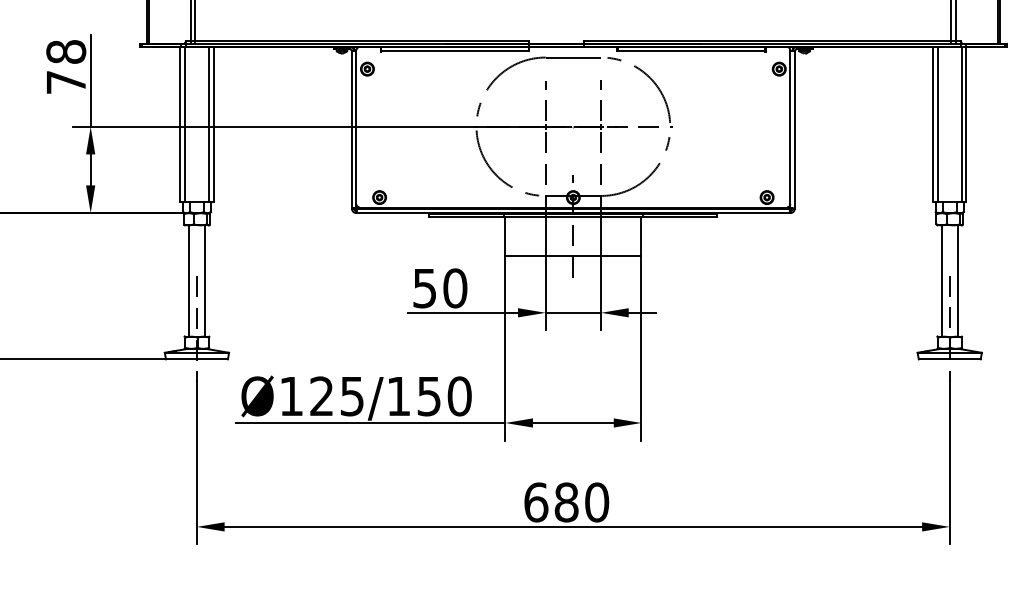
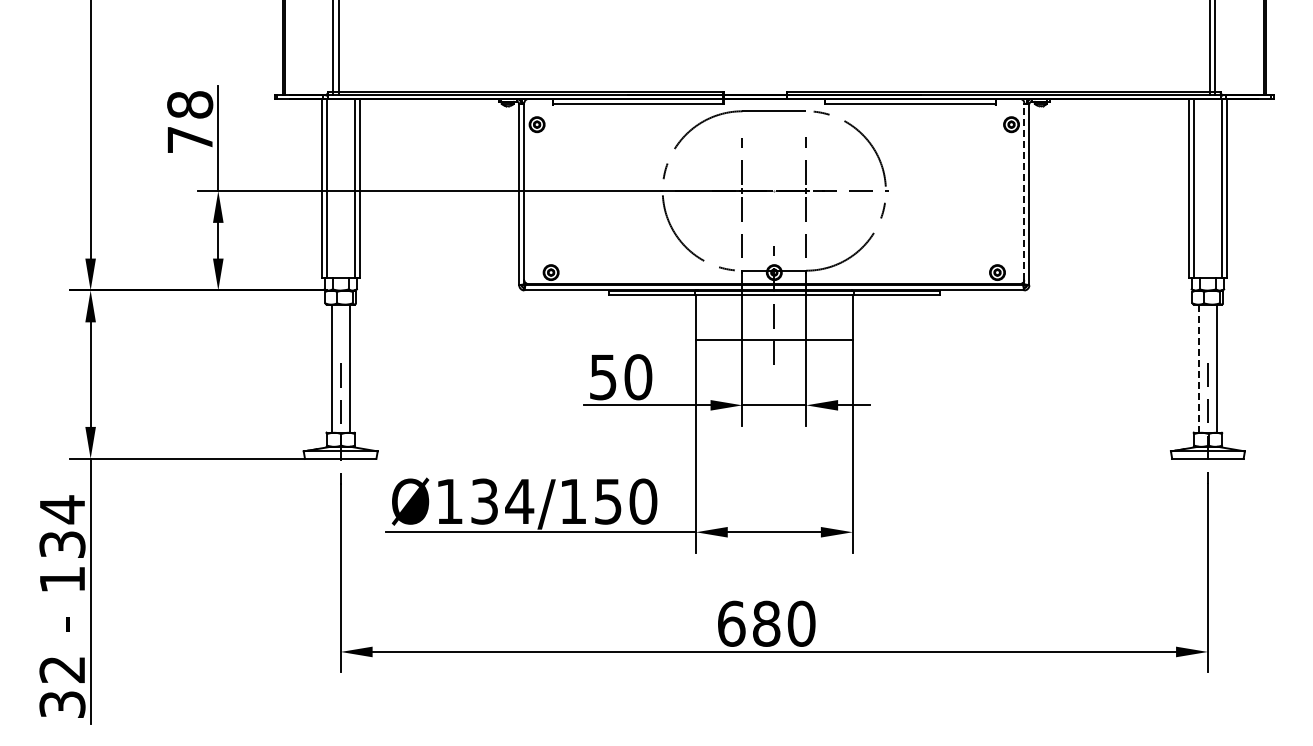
line: (790, 127) -> (1024, 191), solid -> dashed
line: (942, 281) -> (1199, 369), solid -> dashed
text: (337, 396) -> (502, 501), Ø125/150 -> Ø134/150

